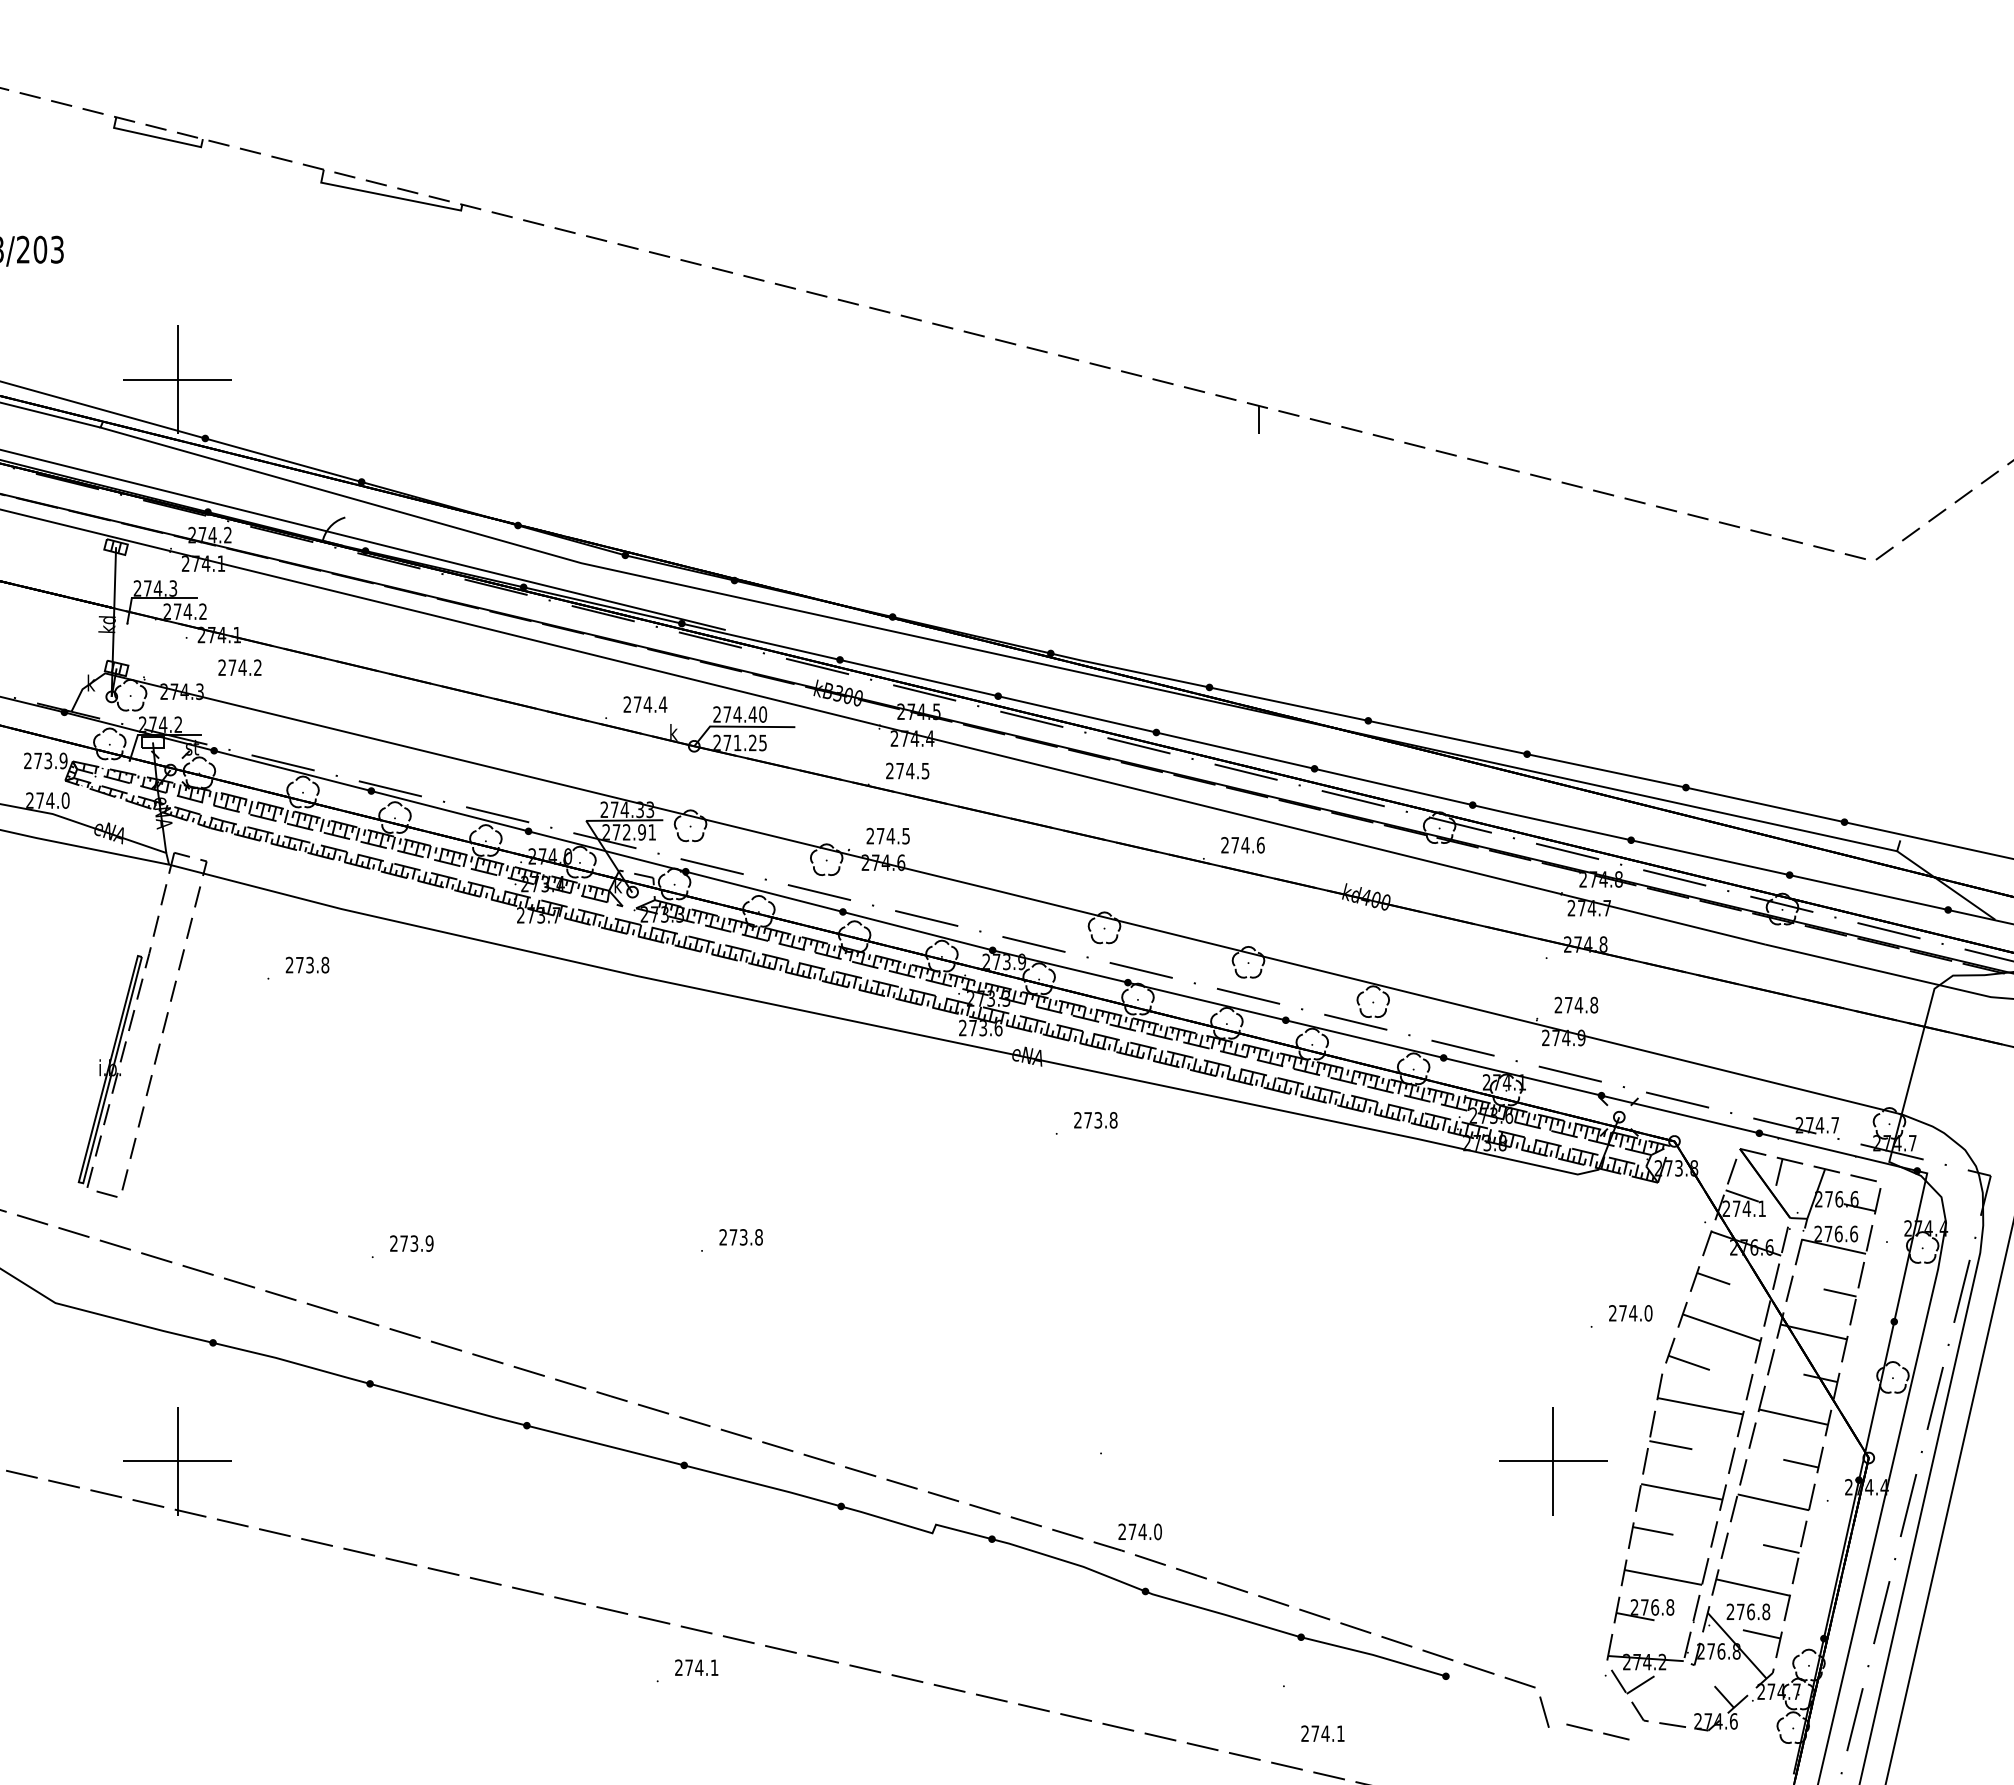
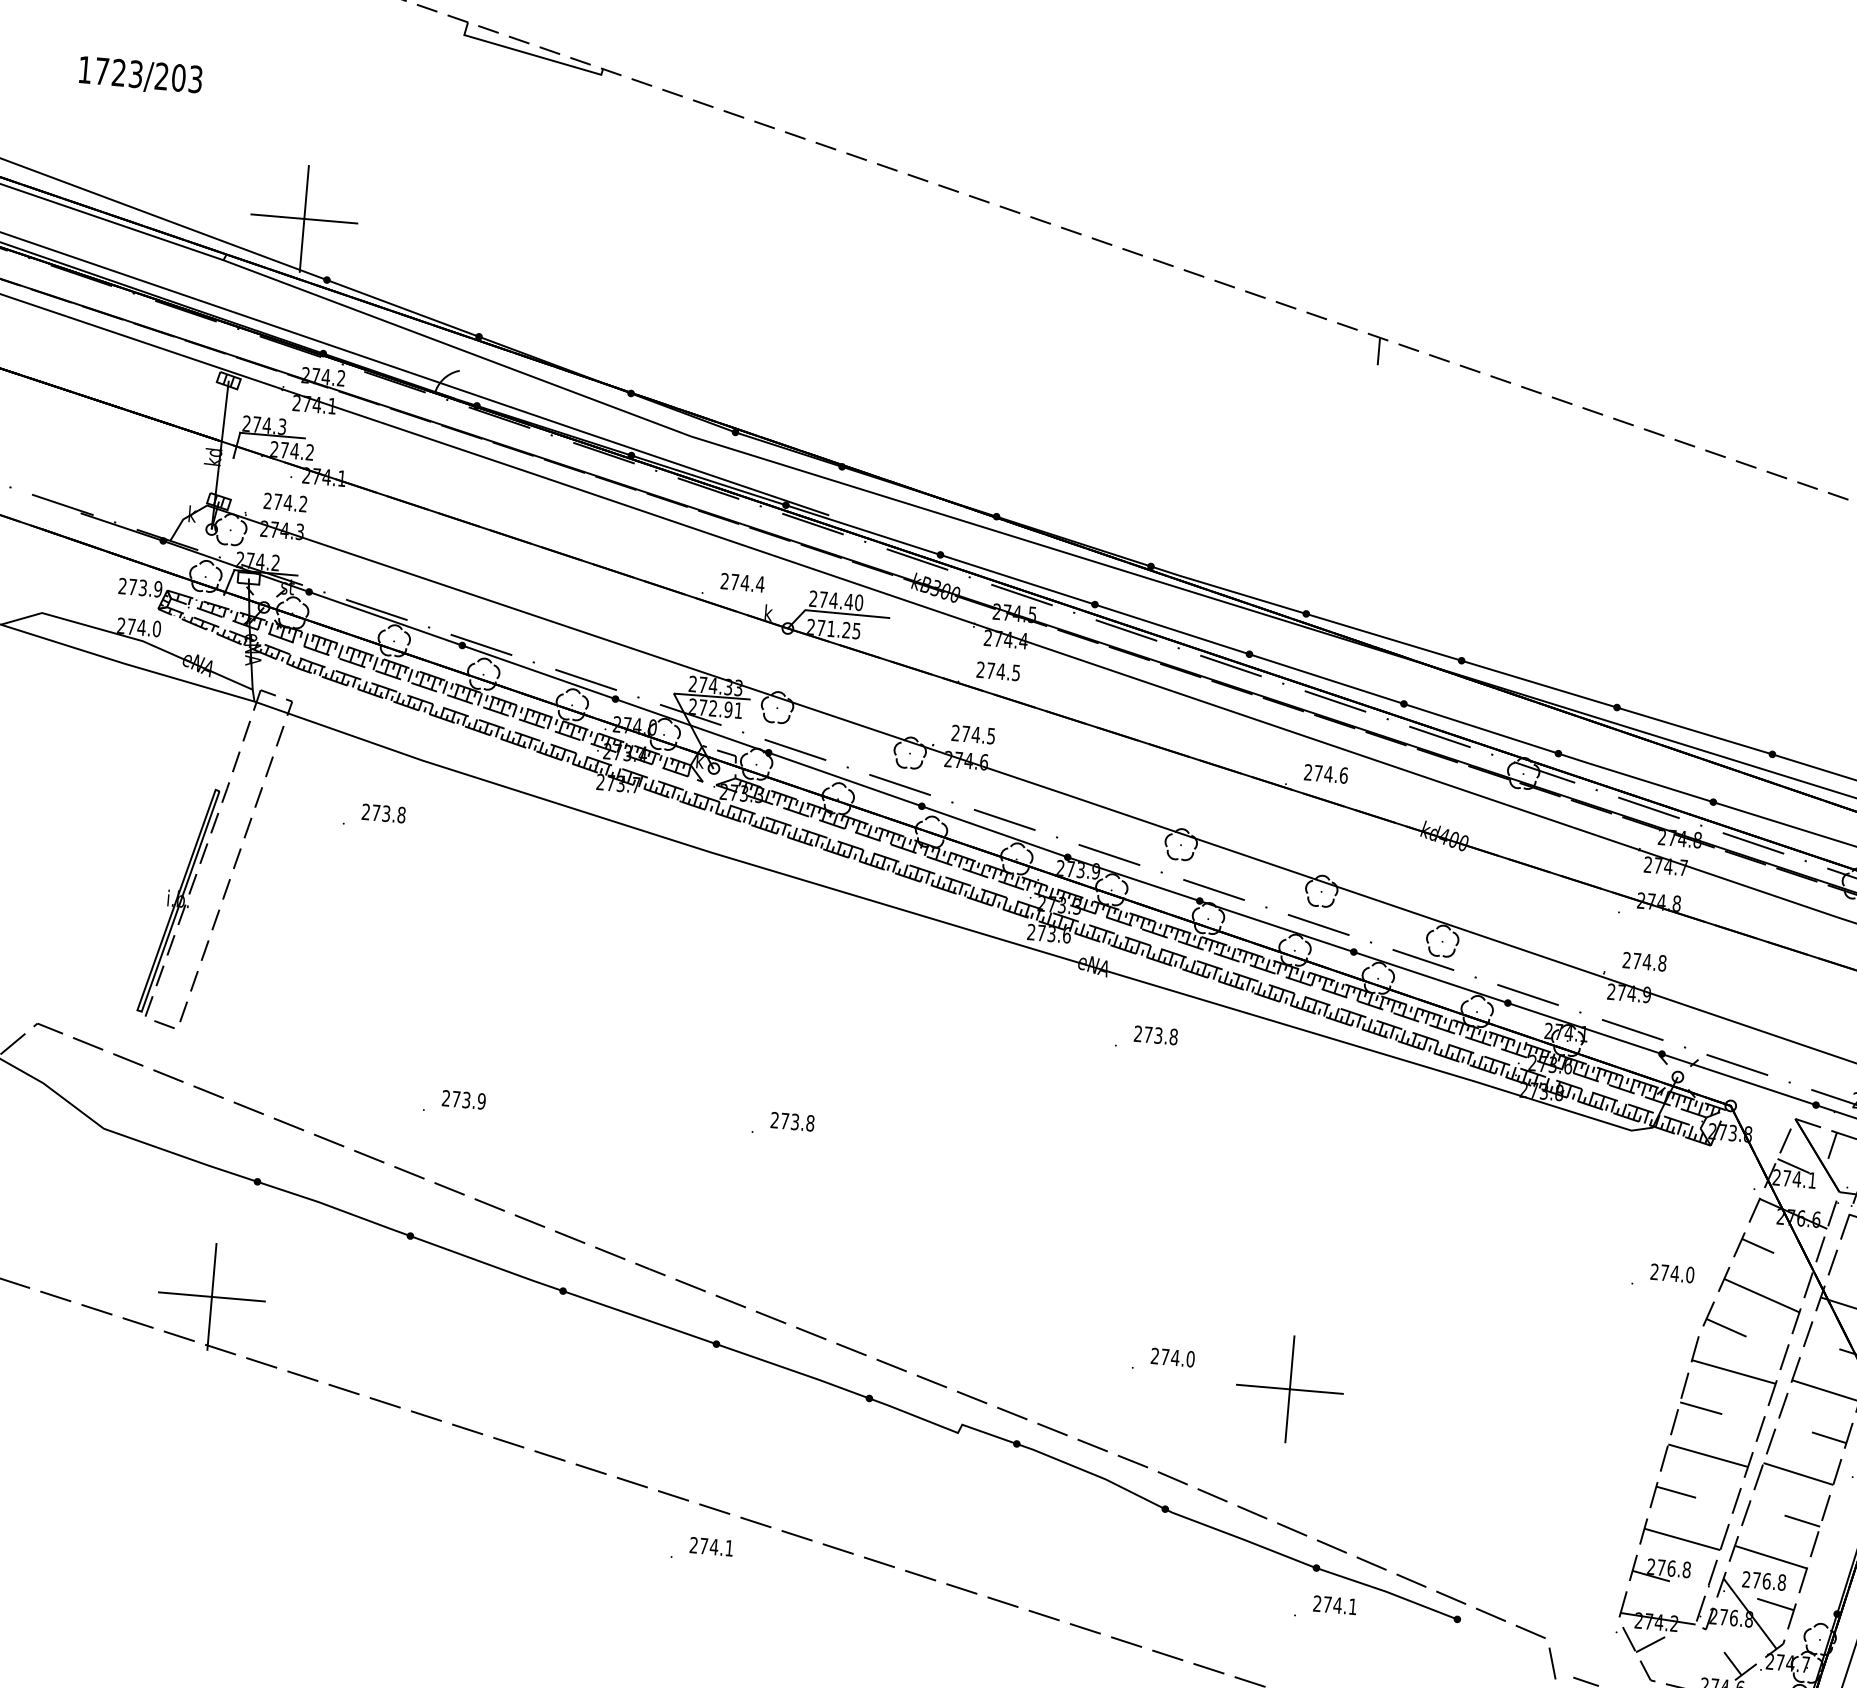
text: (239, 667) -> (285, 502), moved
part: (1553, 1461) -> (1289, 1389), moved
text: (1139, 1531) -> (1172, 1357), moved
text: (1322, 1733) -> (1334, 1605), moved

